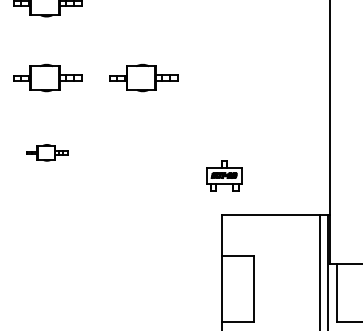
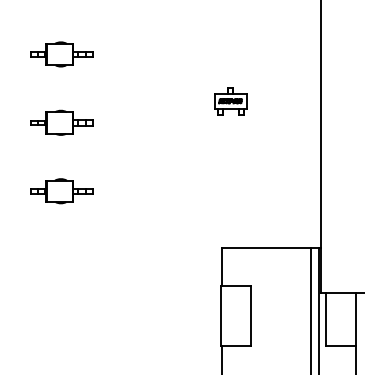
part: (143, 77) -> (149, 122), removed
part: (47, 153) -> (61, 191), size x1.67
part: (224, 175) -> (230, 101), moved

